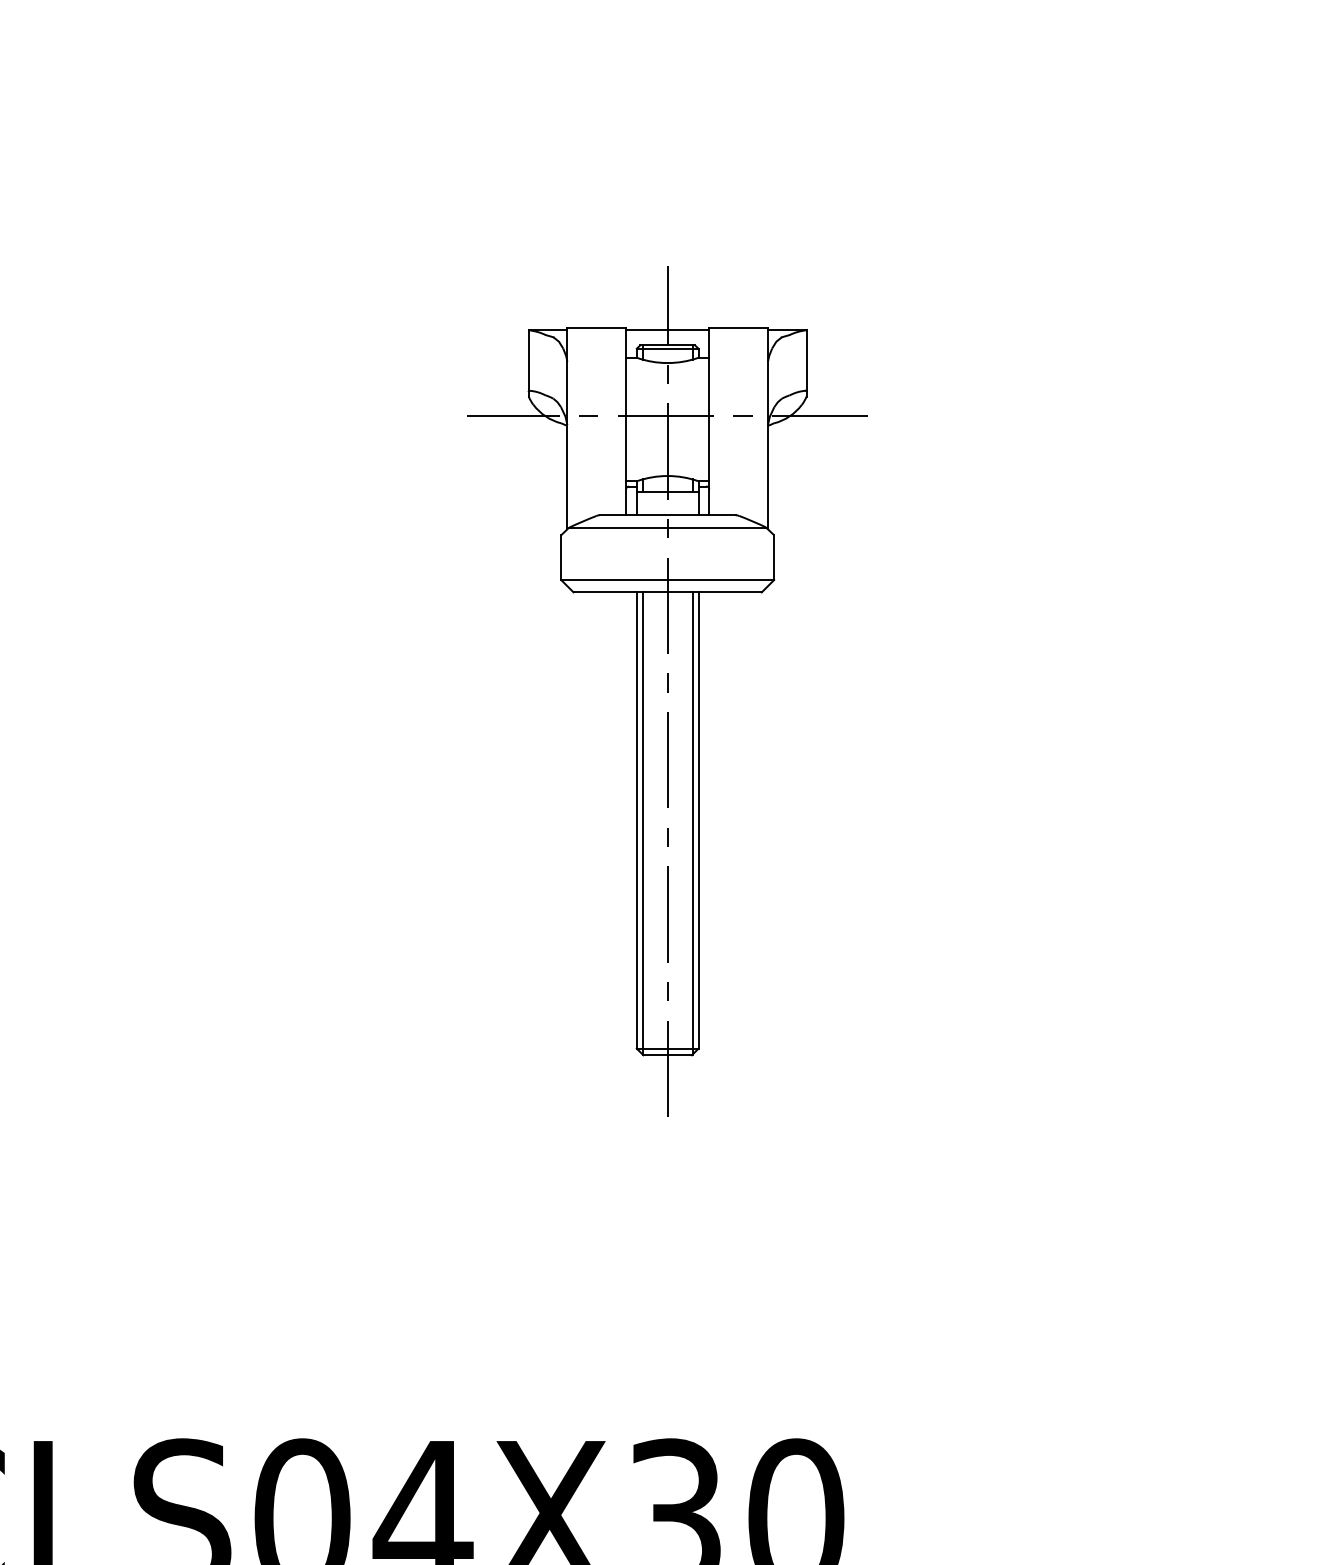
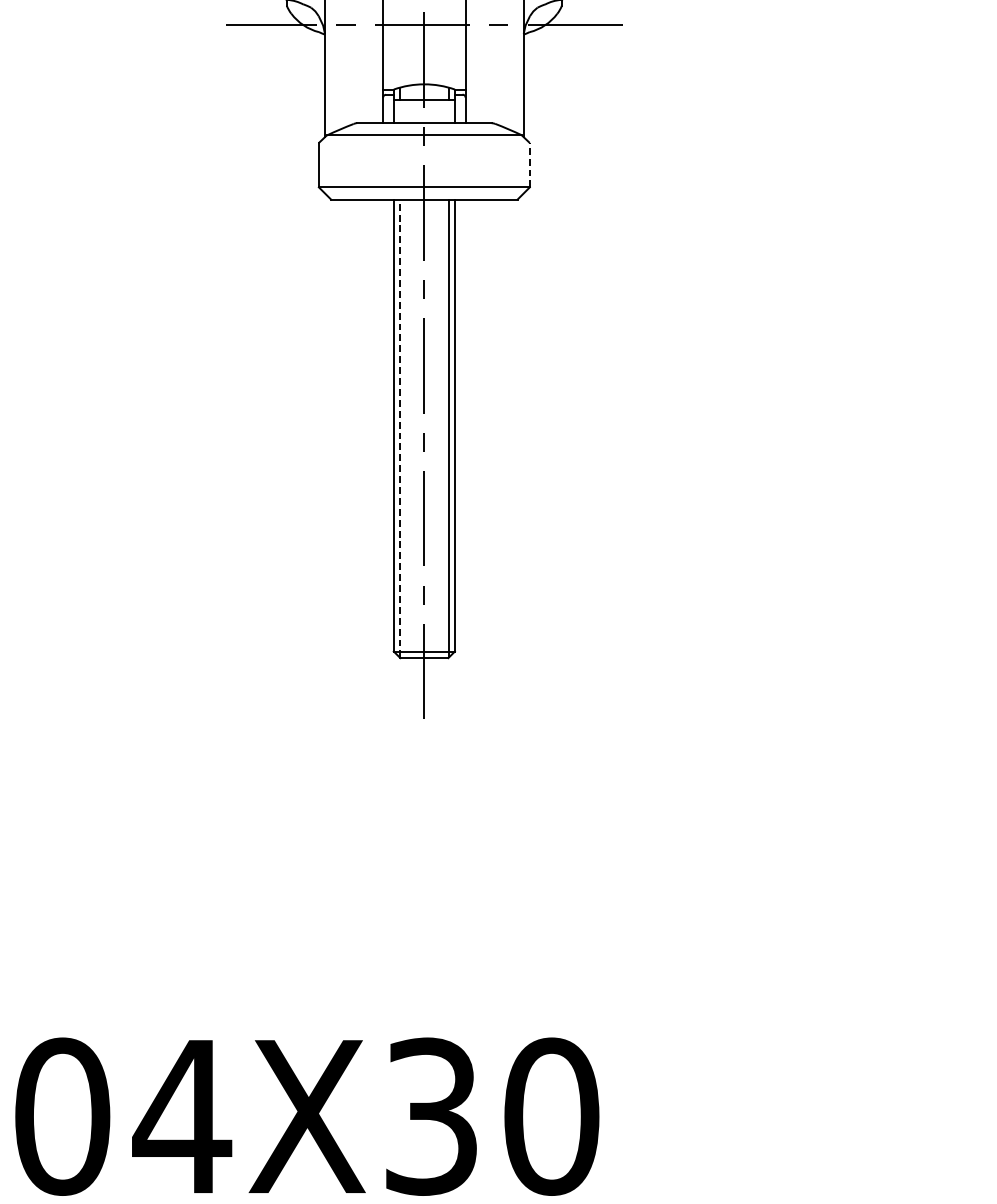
line: (774, 557) -> (530, 165), solid -> dashed
line: (642, 822) -> (399, 427), solid -> dashed

